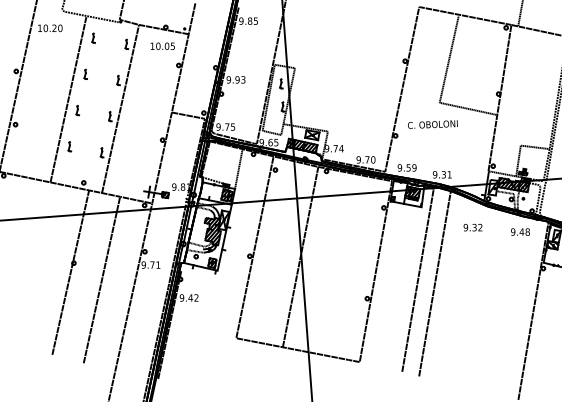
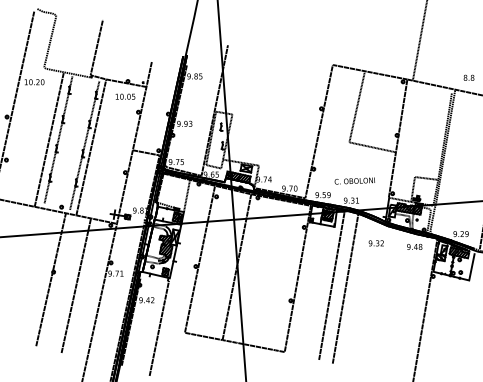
line: (79, 99) -> (58, 139), added
line: (112, 106) -> (84, 145), added
text: (432, 123) -> (354, 180), moved
line: (204, 331) -> (159, 327), added

